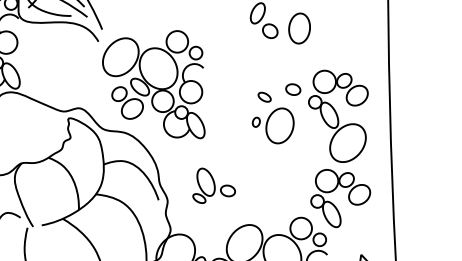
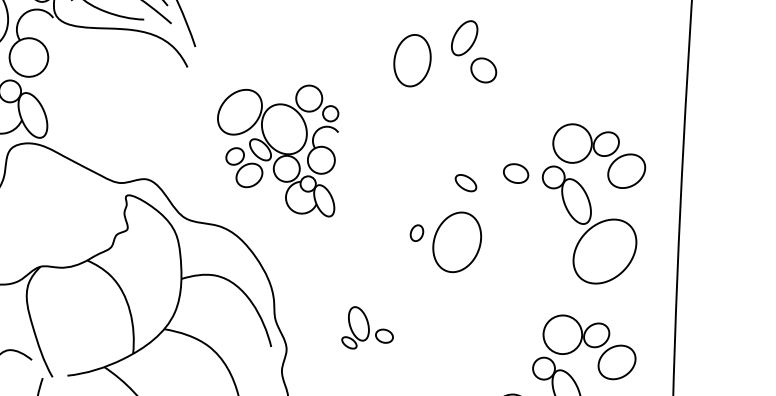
part: (299, 28) -> (412, 60), moved
part: (153, 84) -> (276, 147), size x0.7
part: (338, 115) -> (592, 202), moved
part: (272, 125) -> (444, 240), moved
part: (213, 185) -> (367, 328), size x0.7

